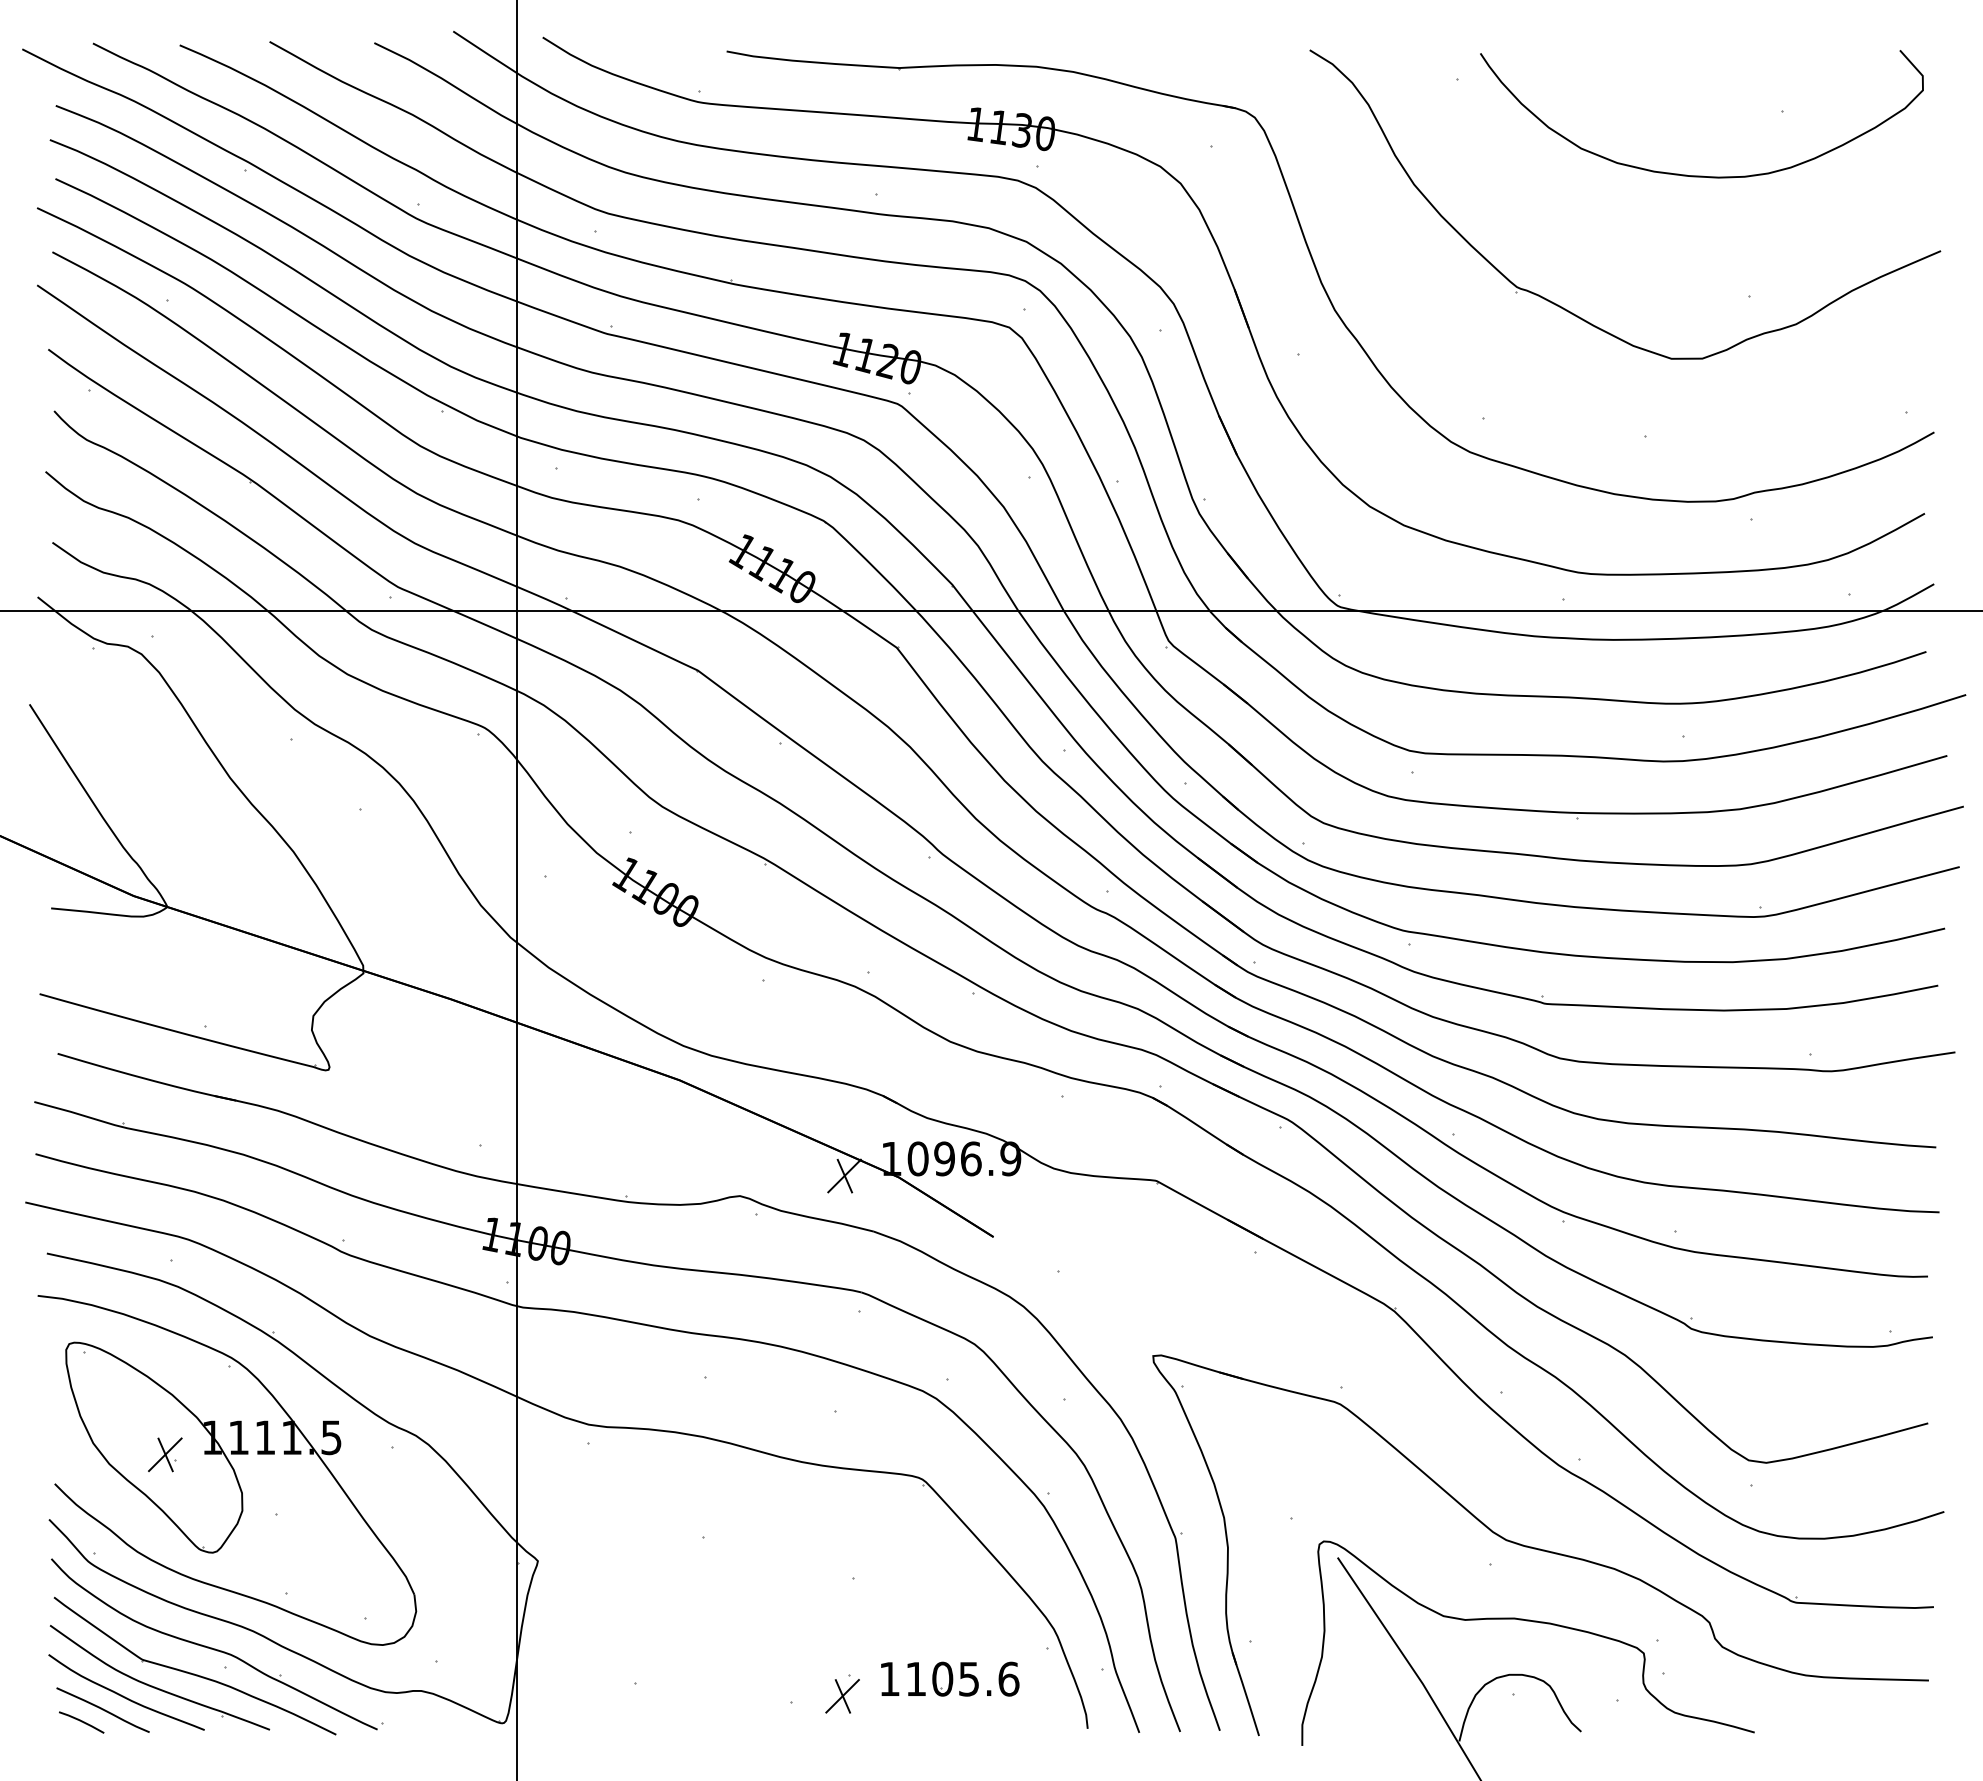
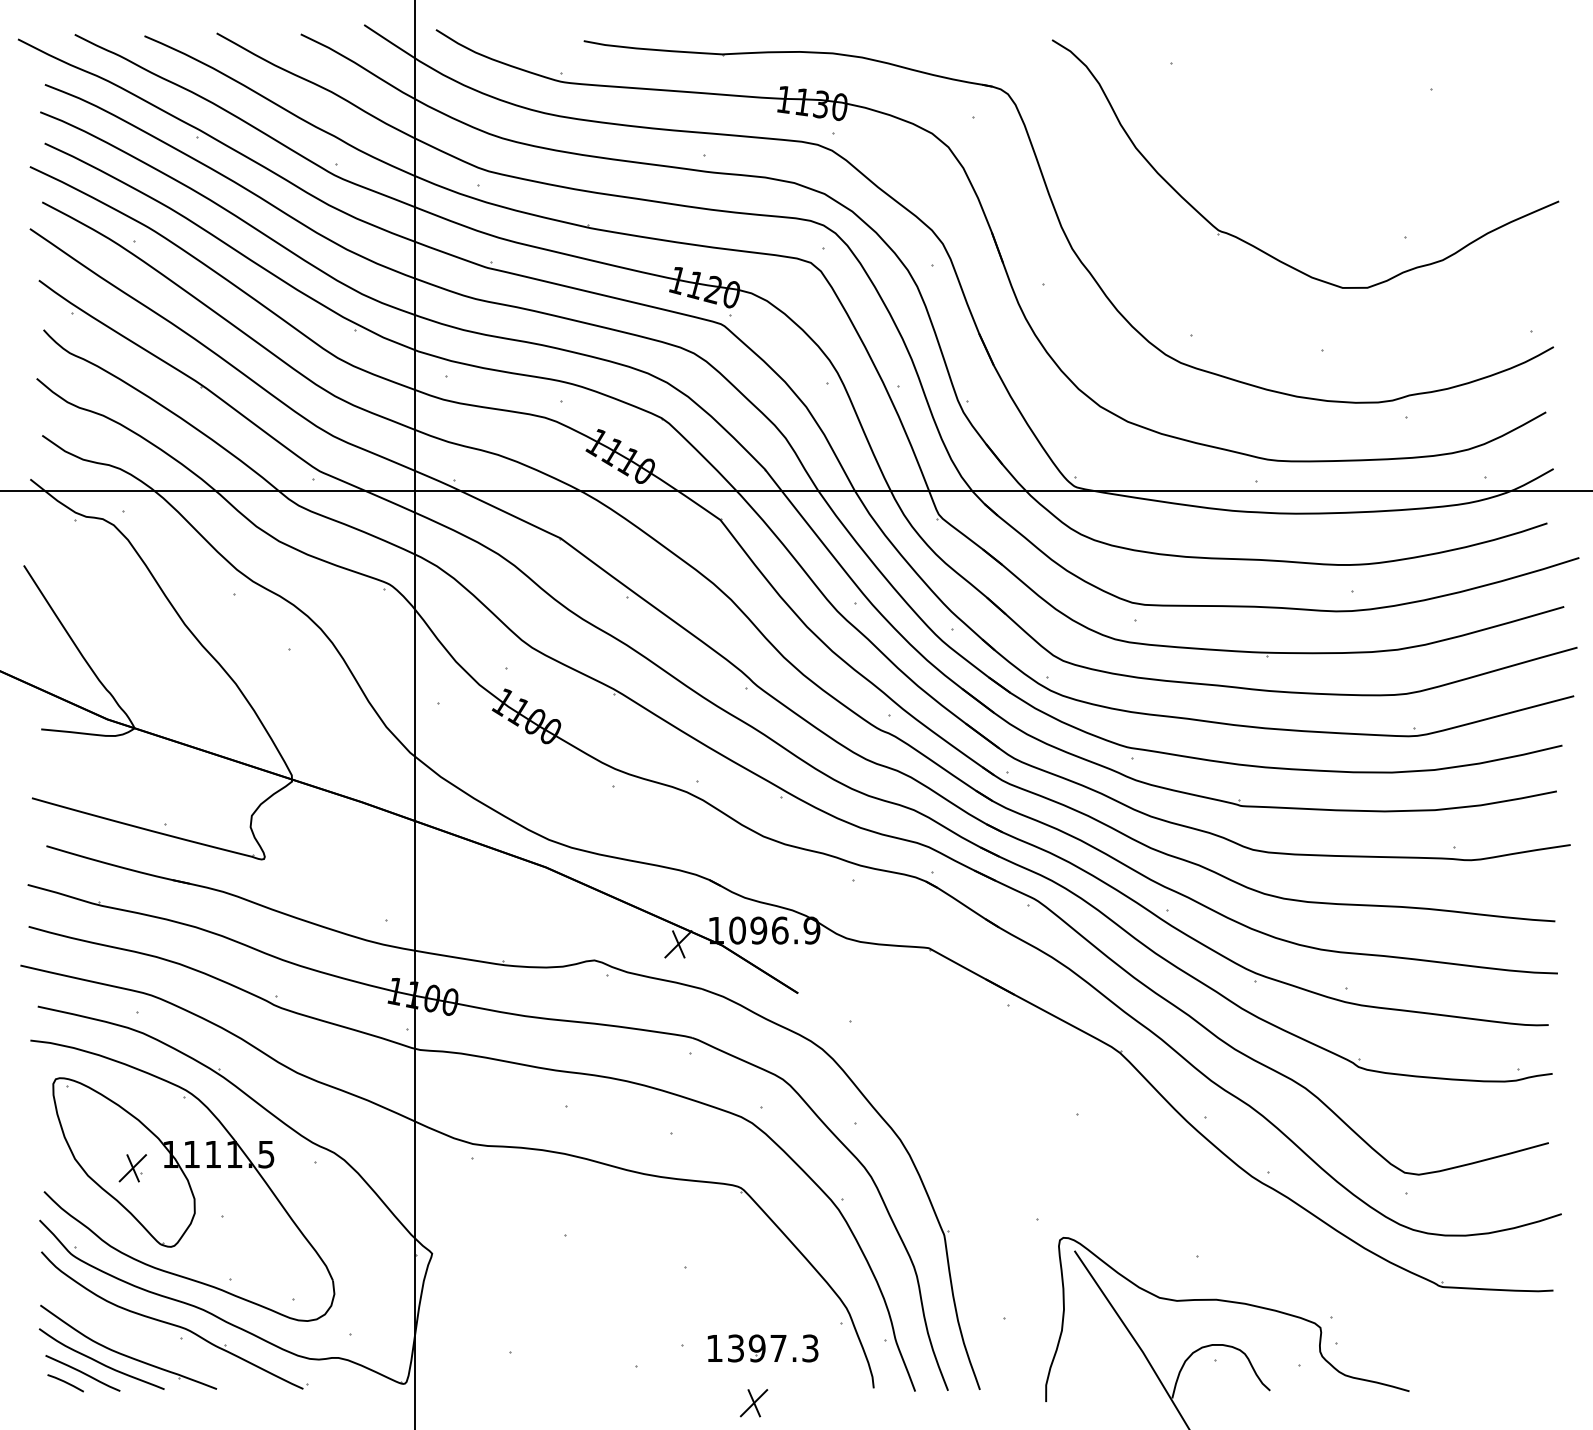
curve: (1701, 175) -> (1366, 140), removed
part: (1540, 1545) -> (1237, 1241), removed
part: (191, 1672) -> (153, 1343), removed
text: (962, 1678) -> (773, 1347), 1105.6 -> 1397.3
part: (842, 1696) -> (753, 1403), moved

